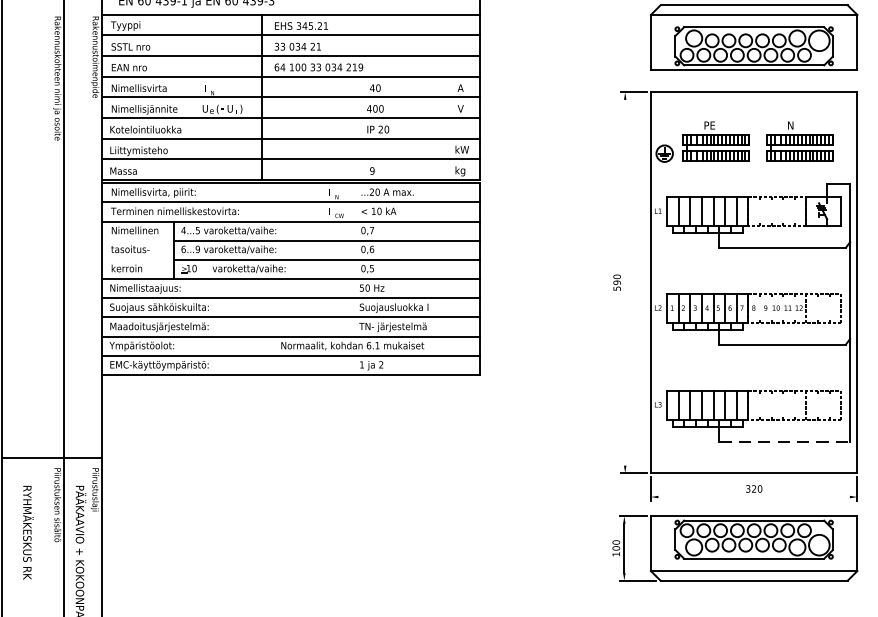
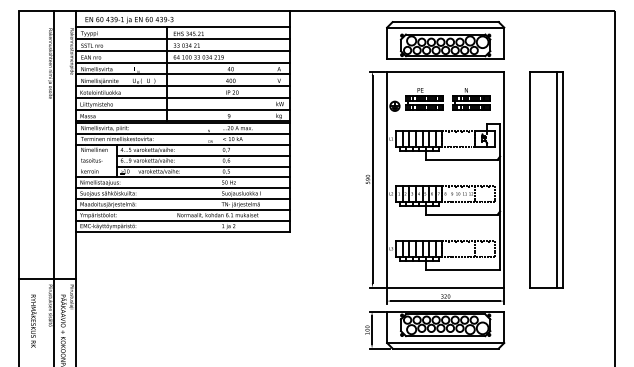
line: (625, 282) -> (372, 179), added
line: (785, 441) -> (463, 269), dashed -> solid
line: (753, 497) -> (445, 301), added

